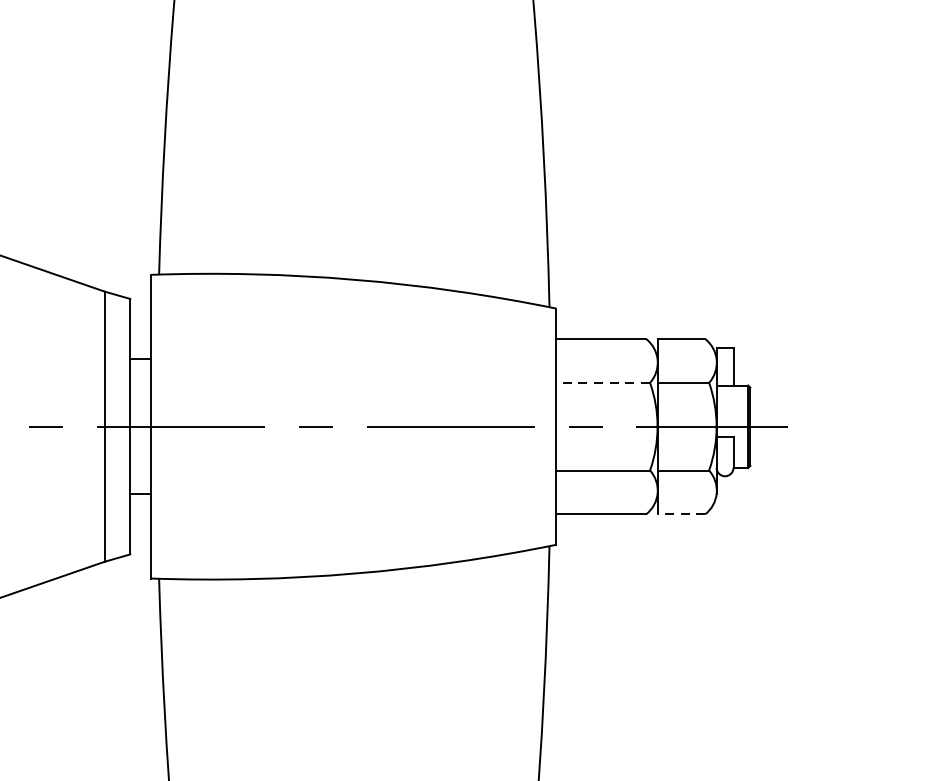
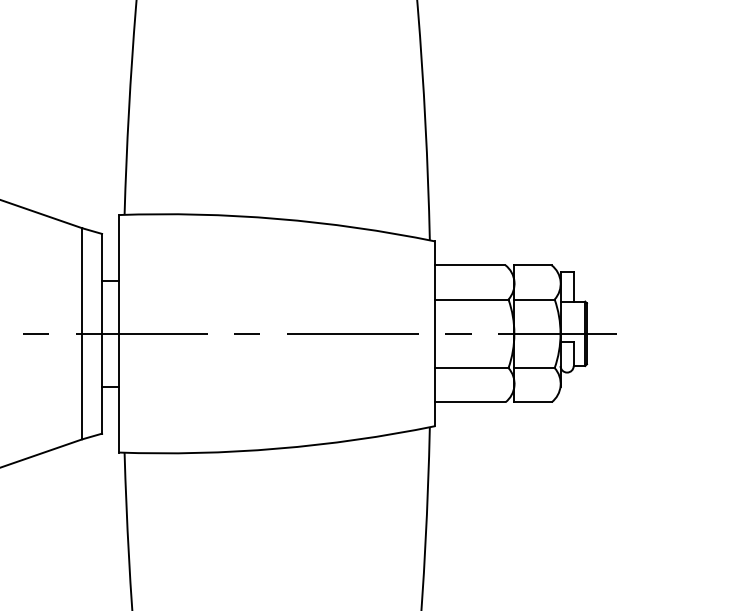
line: (602, 382) -> (471, 299), dashed -> solid
line: (682, 514) -> (533, 402), dashed -> solid

